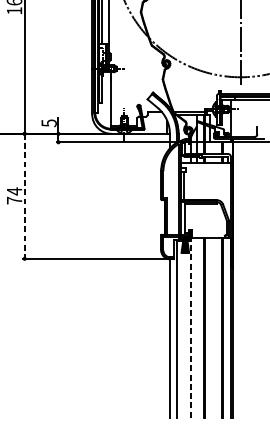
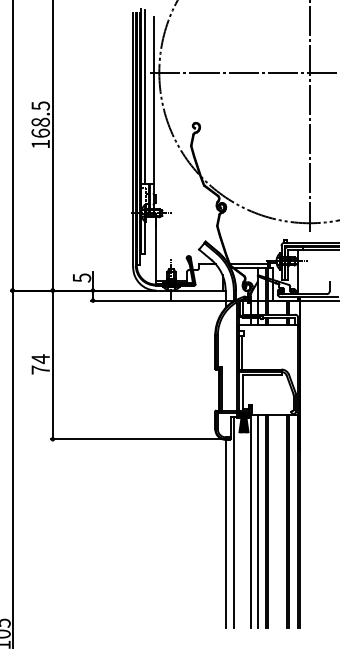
line: (24, 196) -> (52, 365), dashed -> solid
line: (190, 327) -> (250, 521), dashed -> solid
line: (196, 327) -> (257, 521), added

